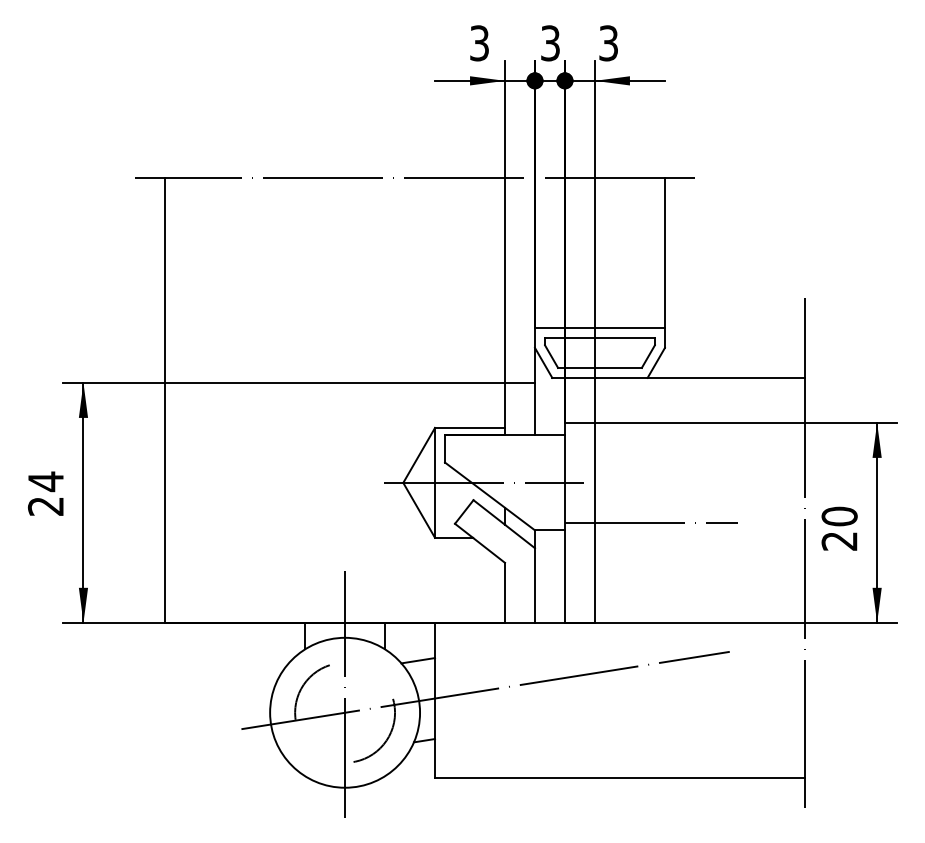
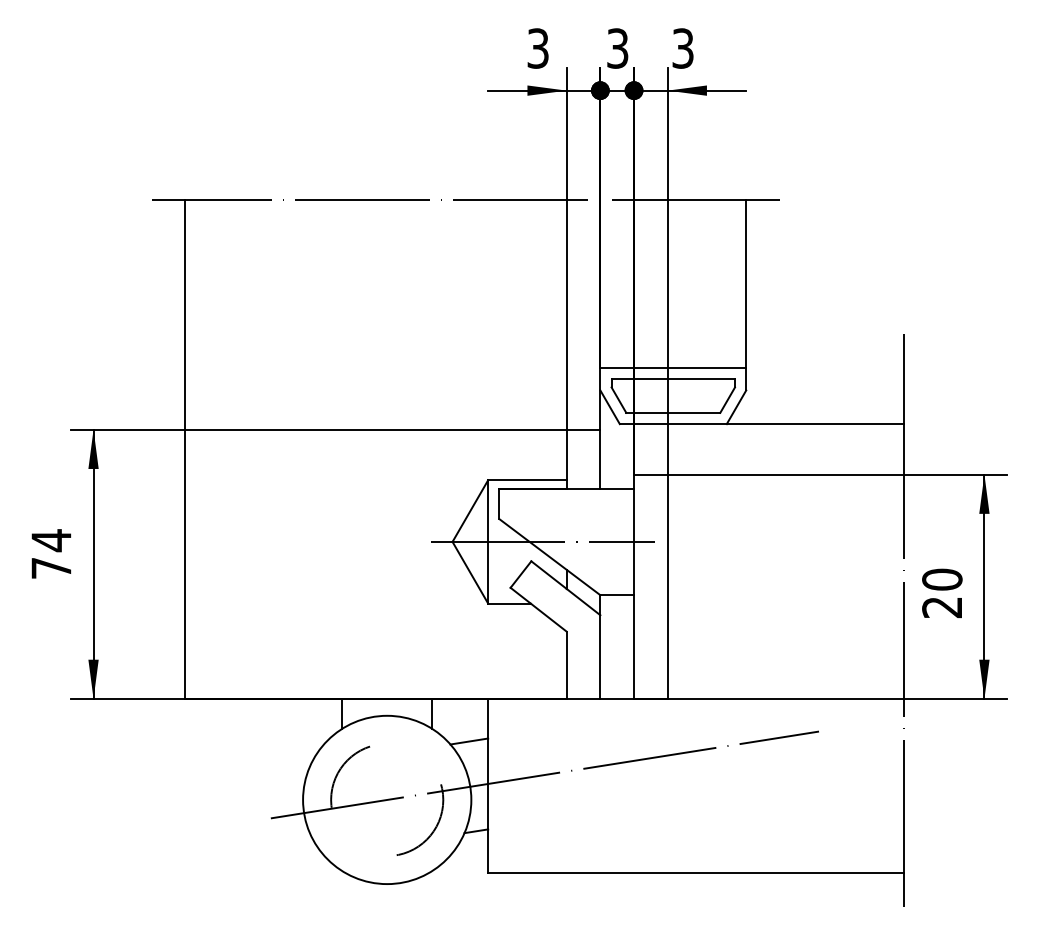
text: (46, 506) -> (51, 568), 24 -> 74
line: (651, 522) -> (731, 586), removed
line: (345, 693) -> (387, 778), removed

